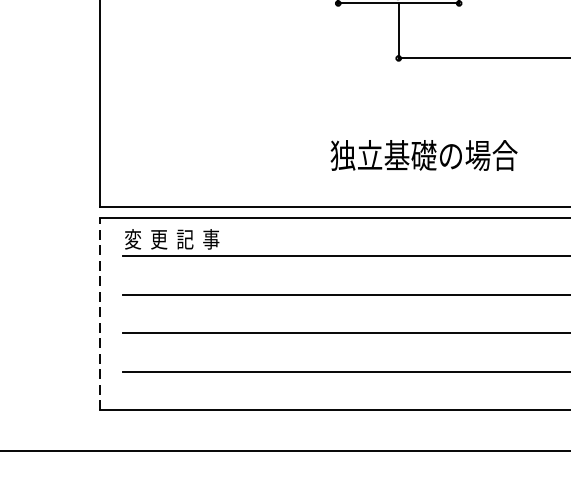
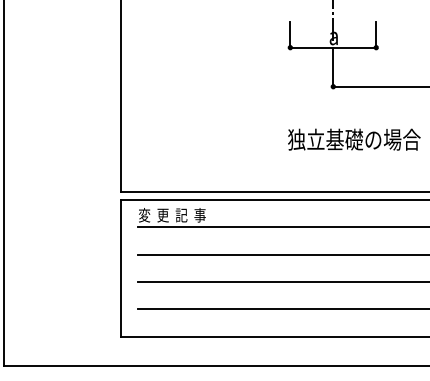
text: (424, 155) -> (354, 139), moved
line: (100, 312) -> (121, 267), dashed -> solid

